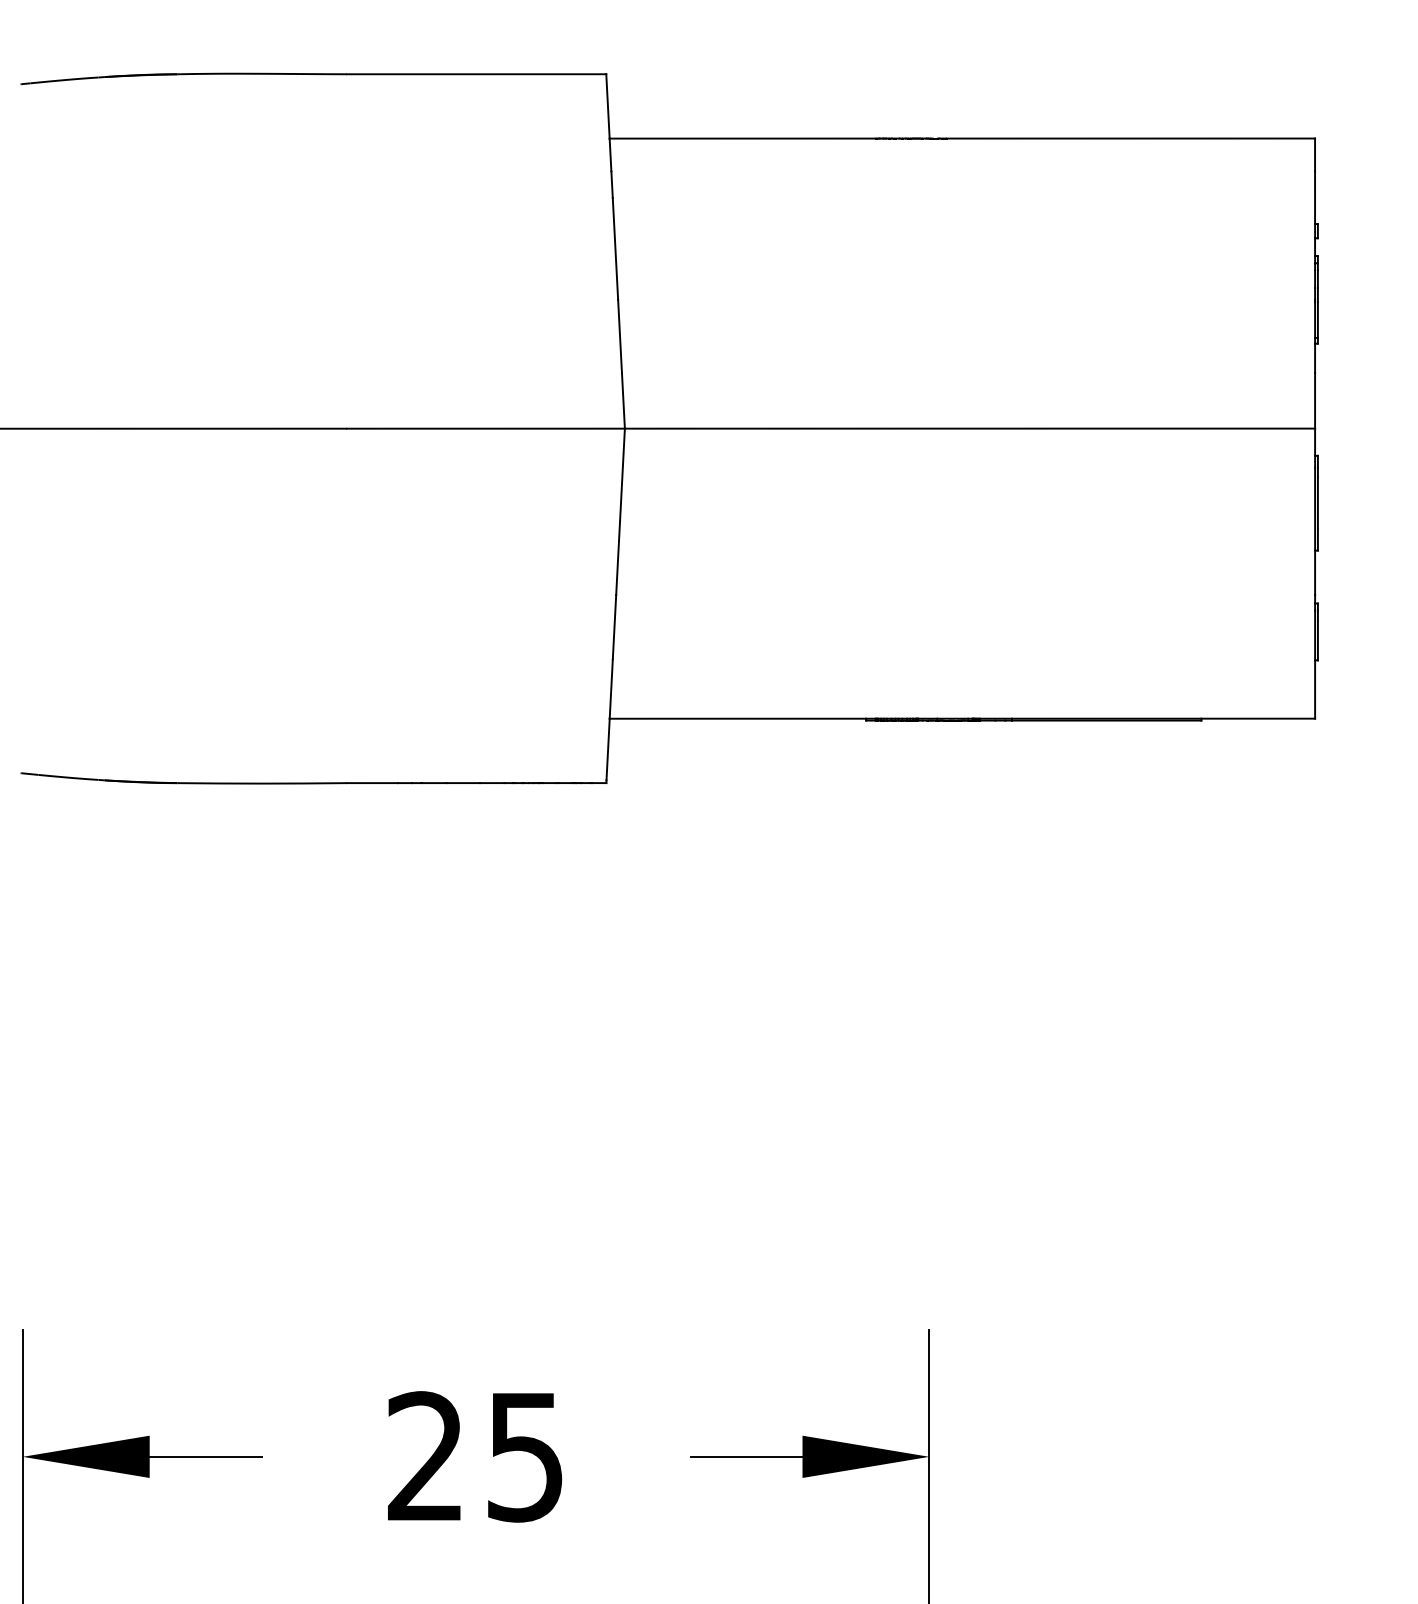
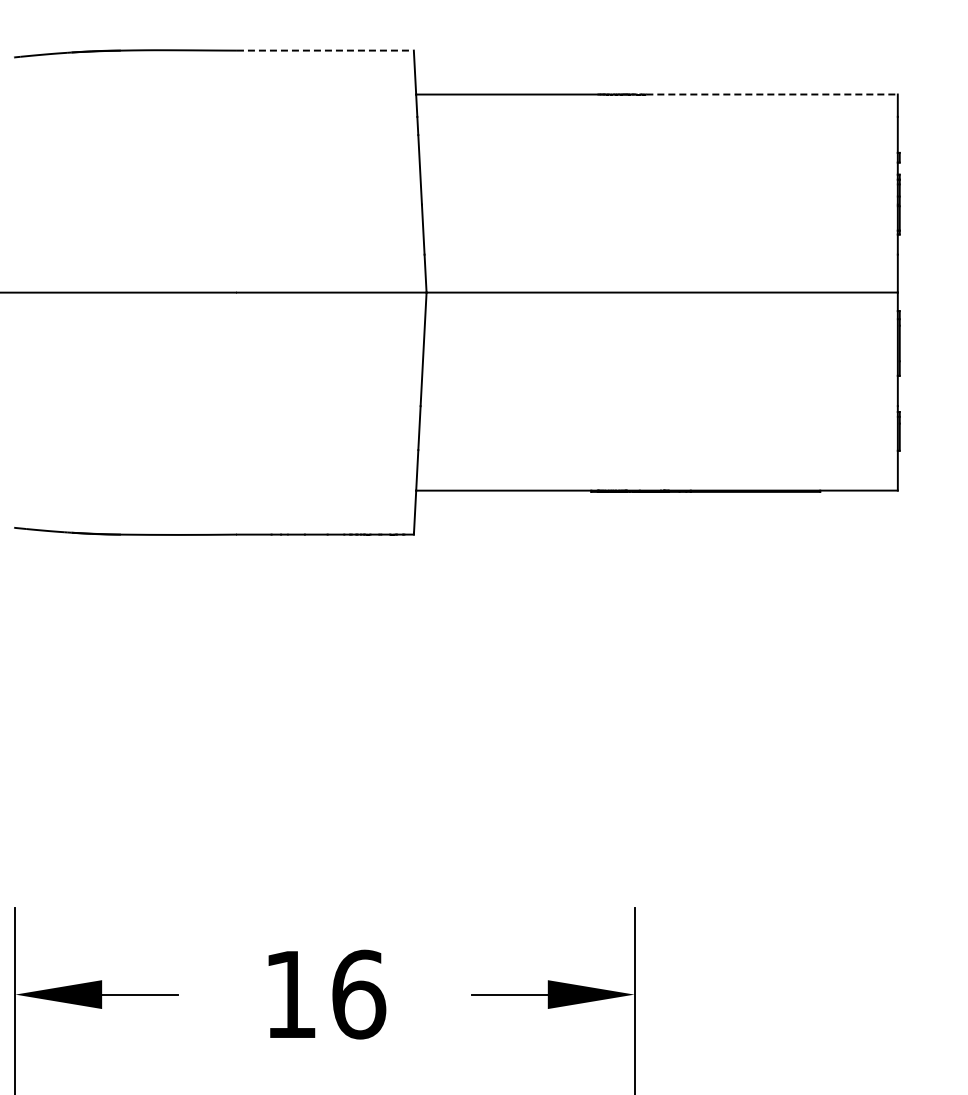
line: (476, 74) -> (325, 50), solid -> dashed
line: (1131, 138) -> (772, 94), solid -> dashed
text: (476, 1456) -> (325, 994), 25 -> 16

